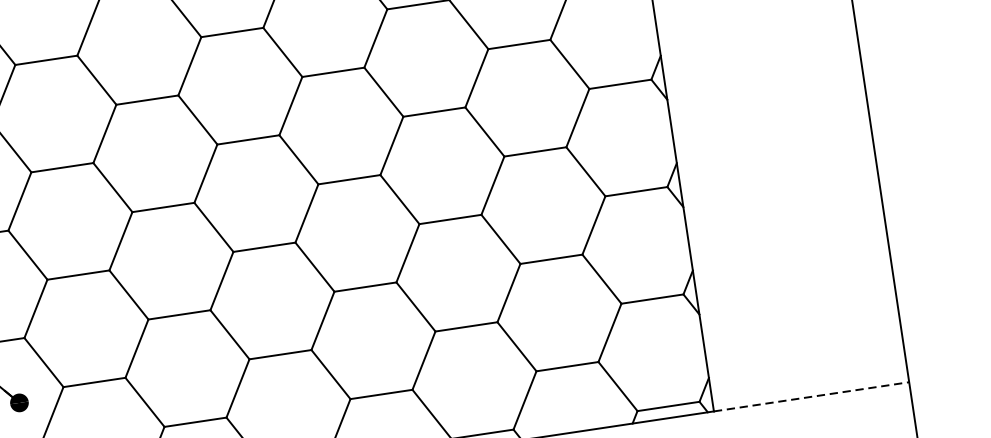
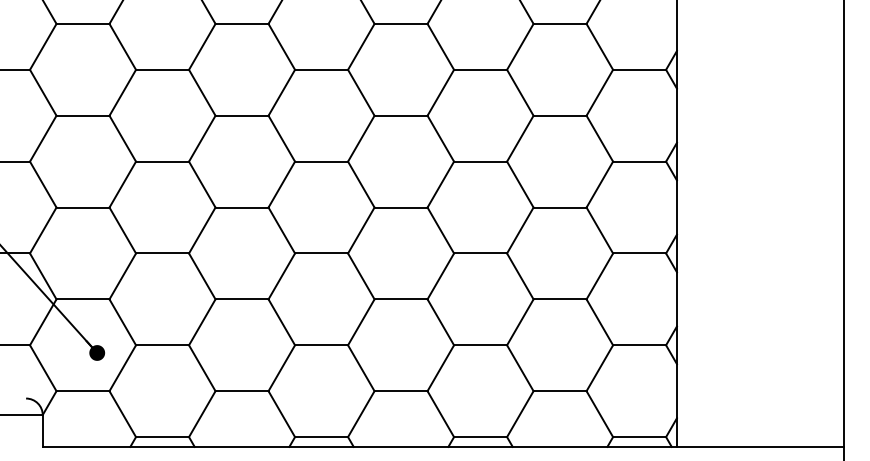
line: (811, 396) -> (760, 446), dashed -> solid

